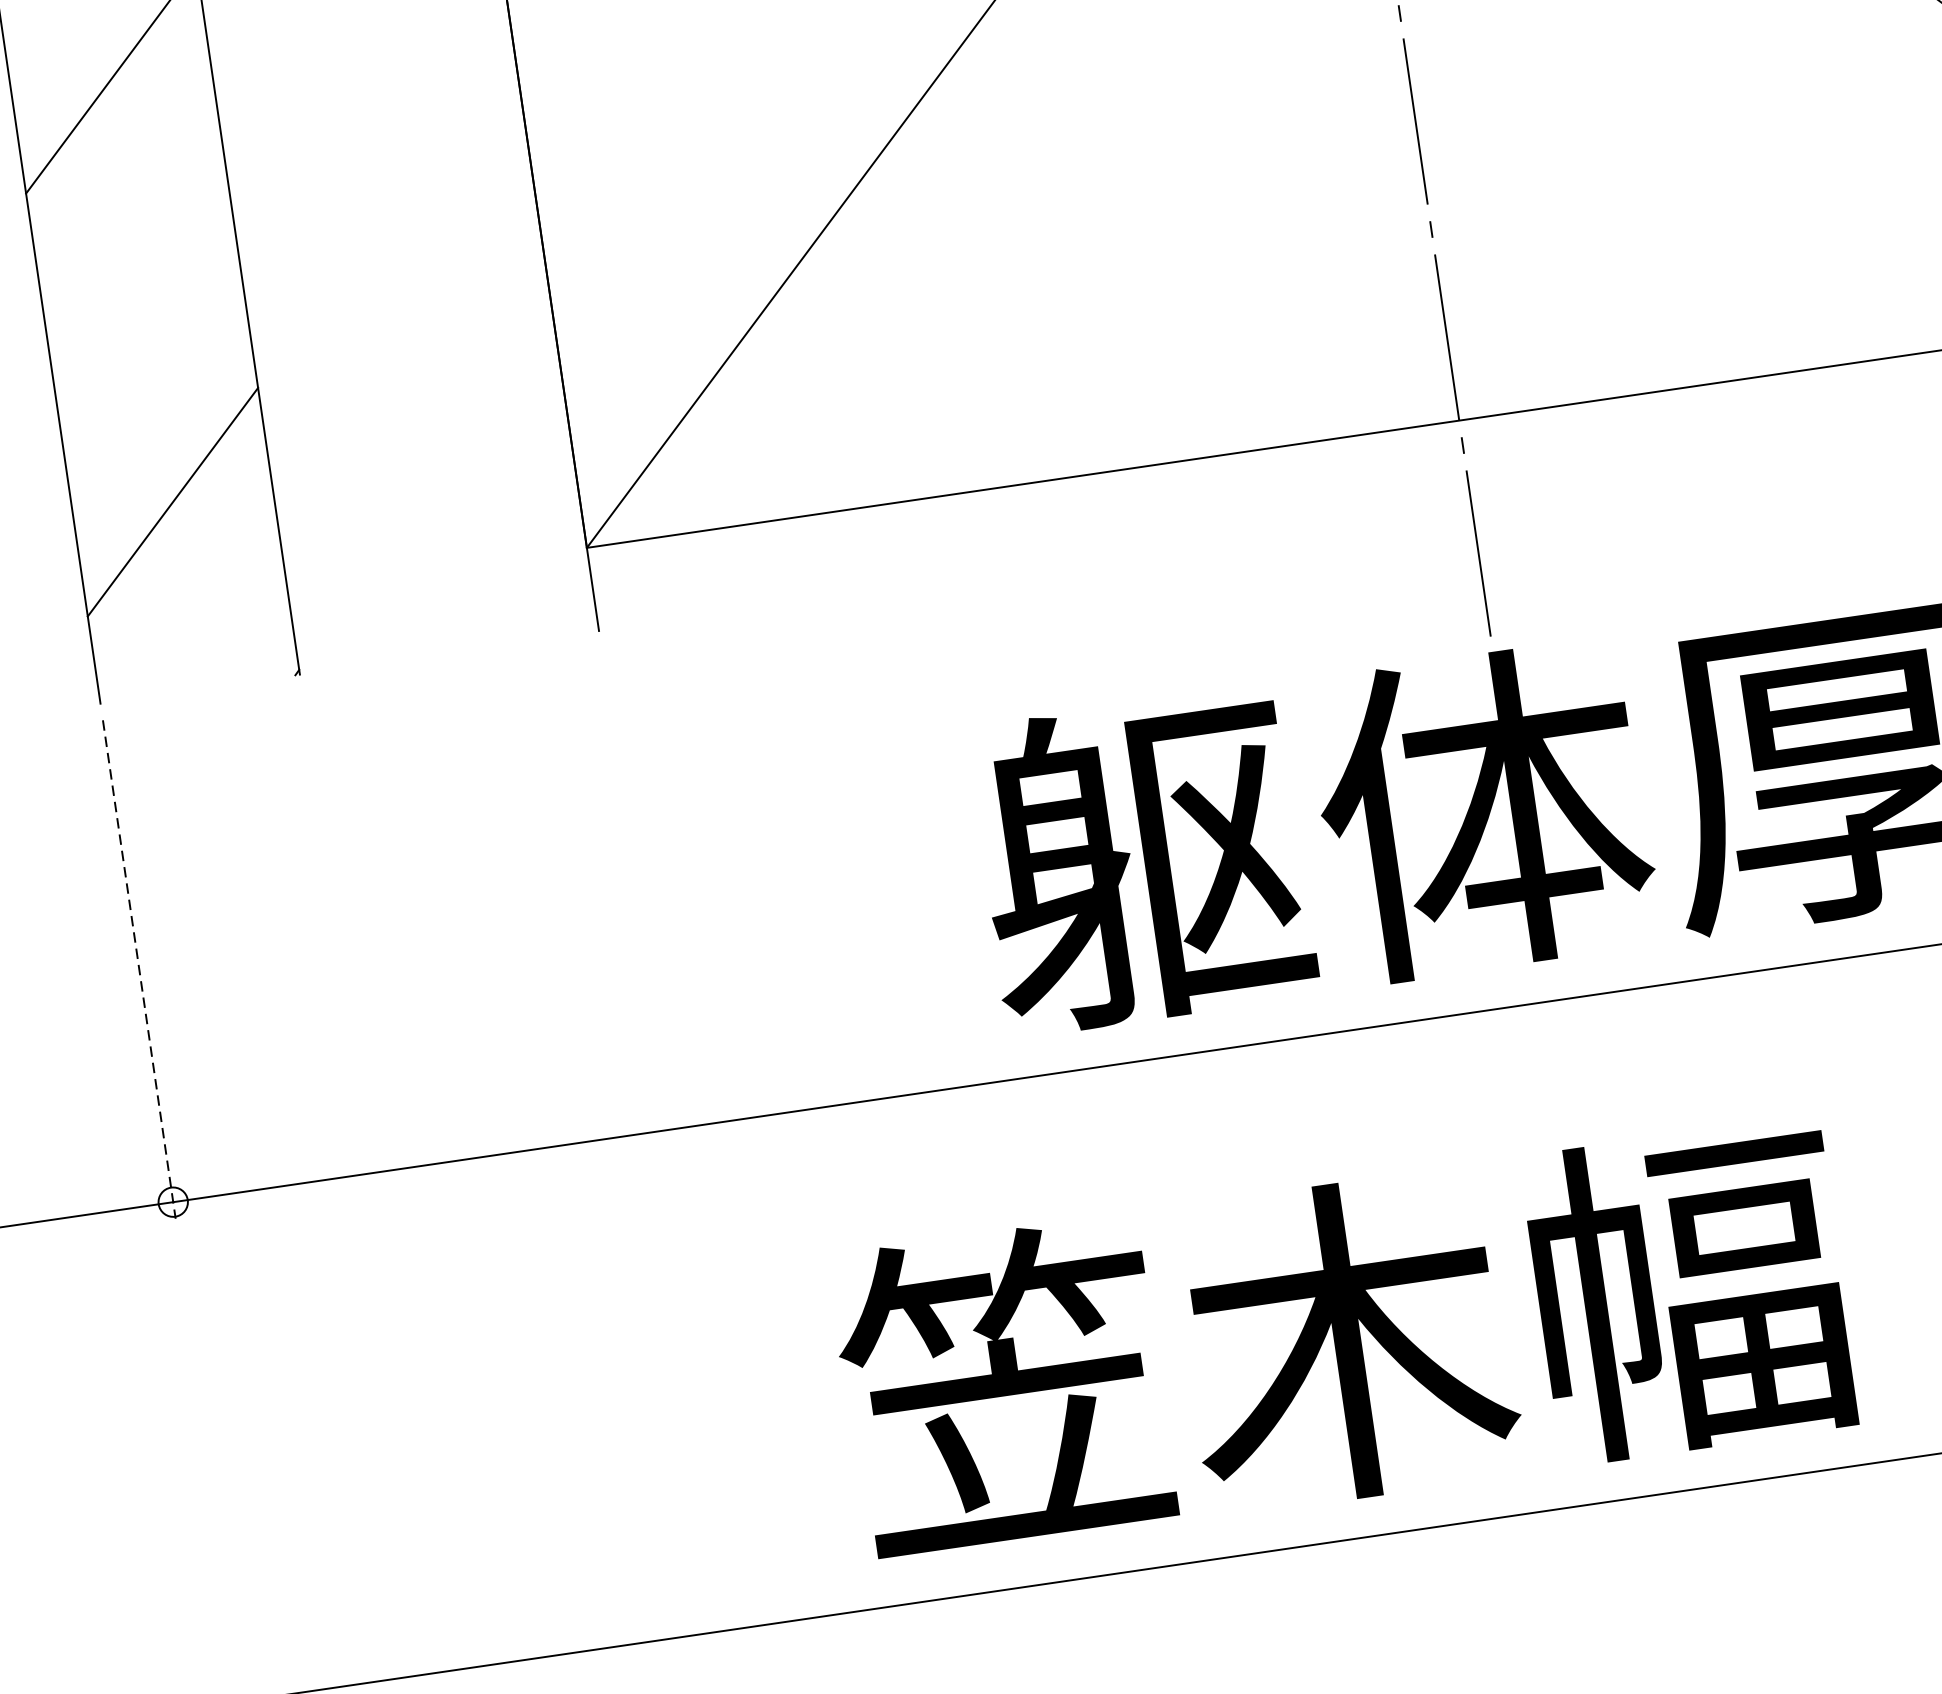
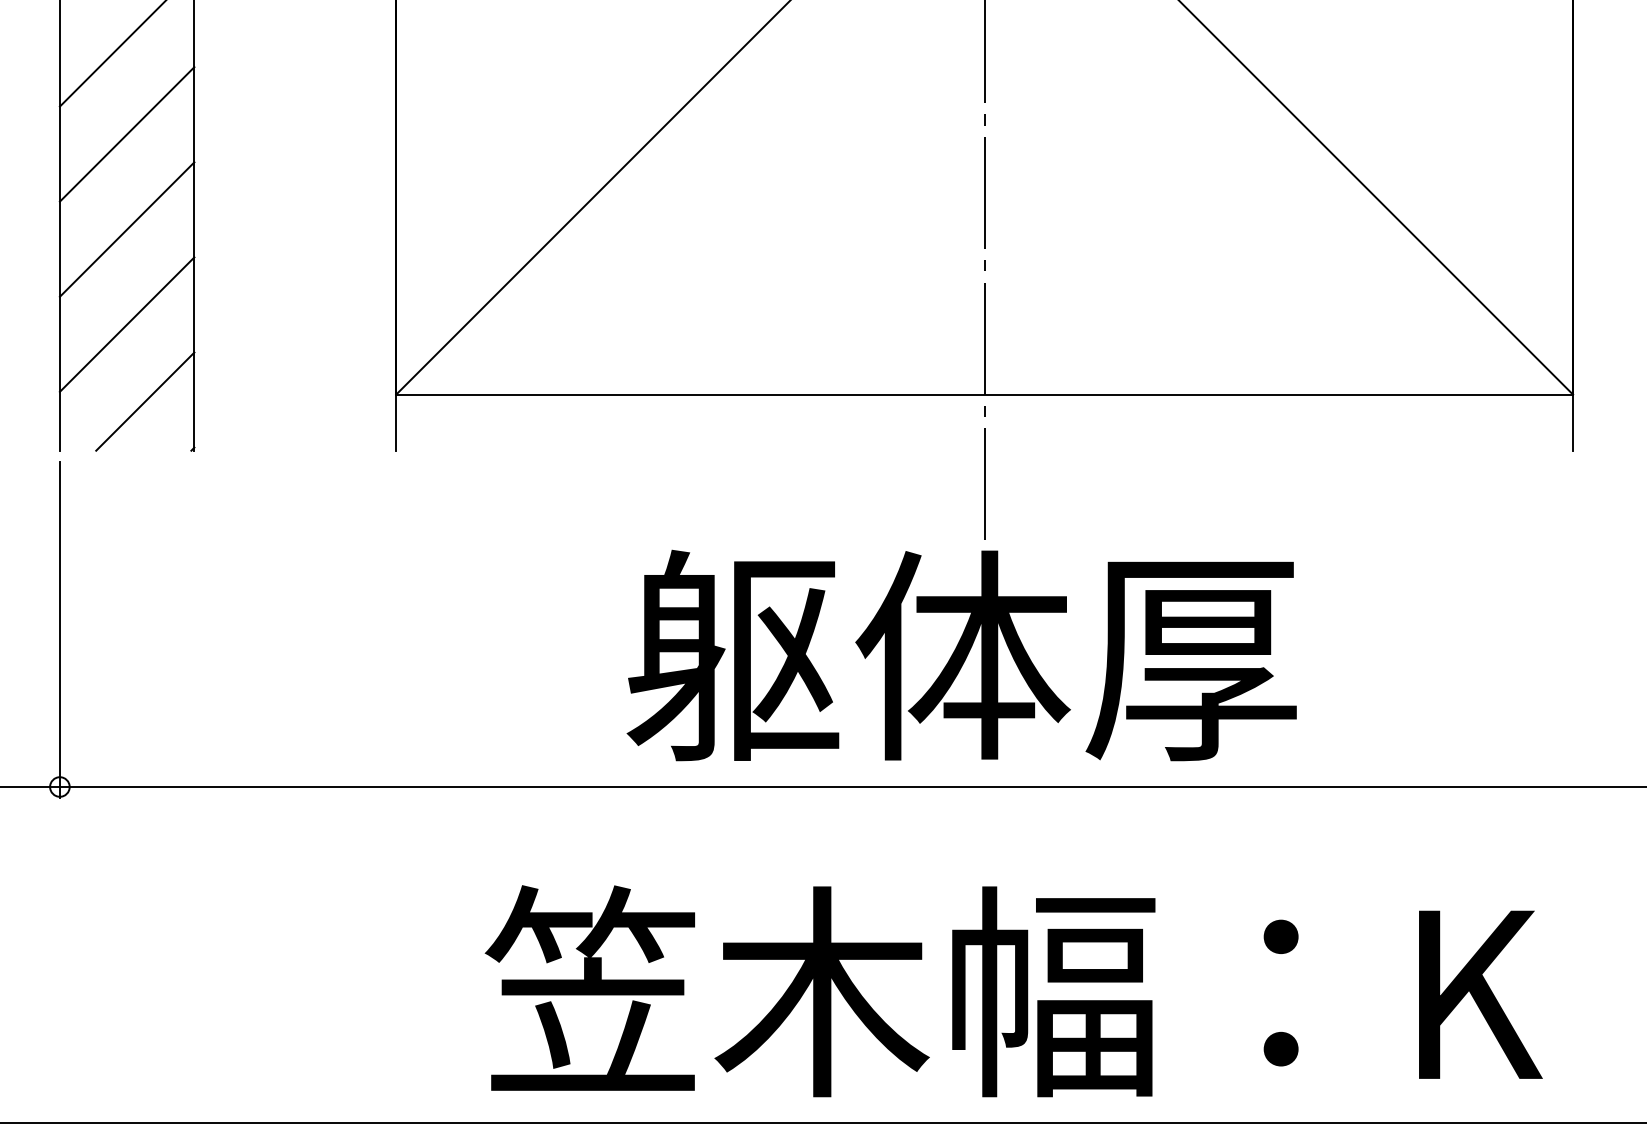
line: (130, 220) -> (126, 134), added
line: (151, 361) -> (126, 229), added
line: (216, 612) -> (145, 401), added
line: (138, 970) -> (59, 630), dashed -> solid

